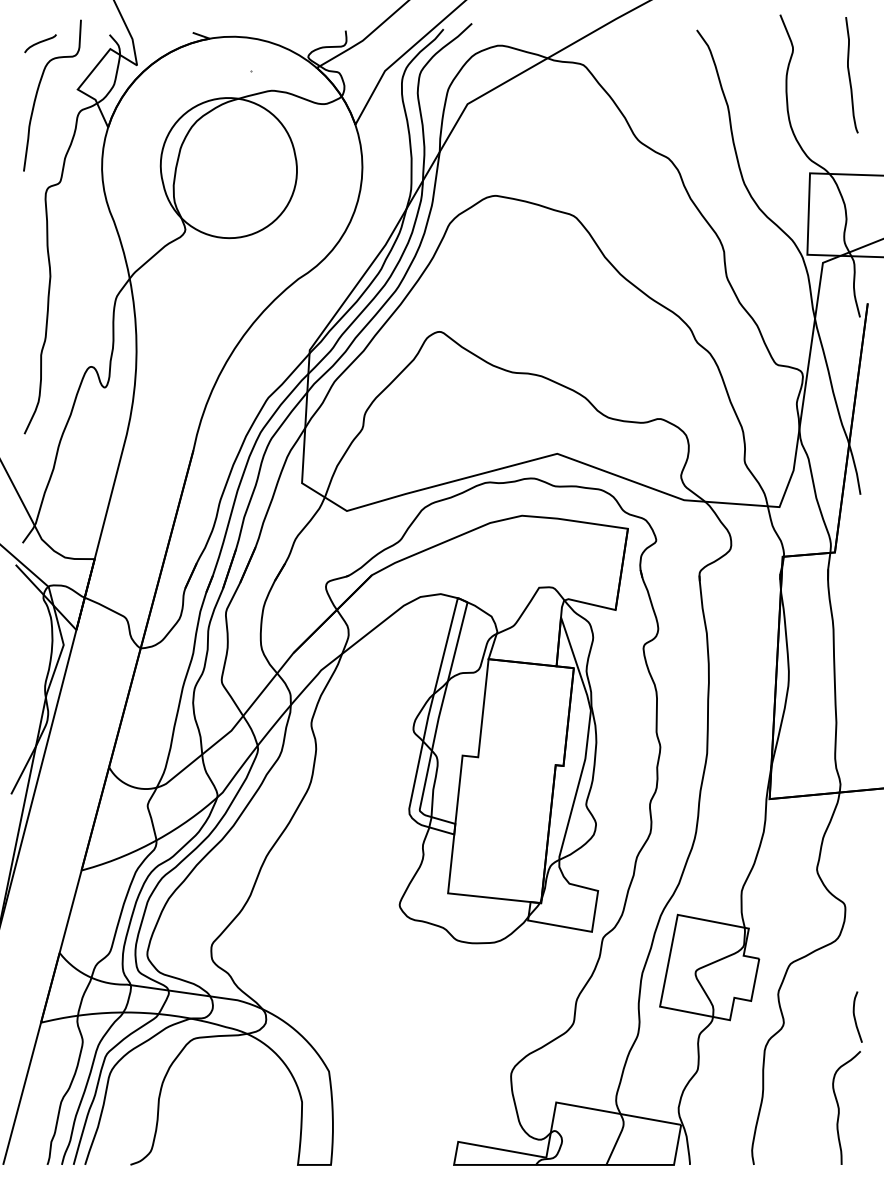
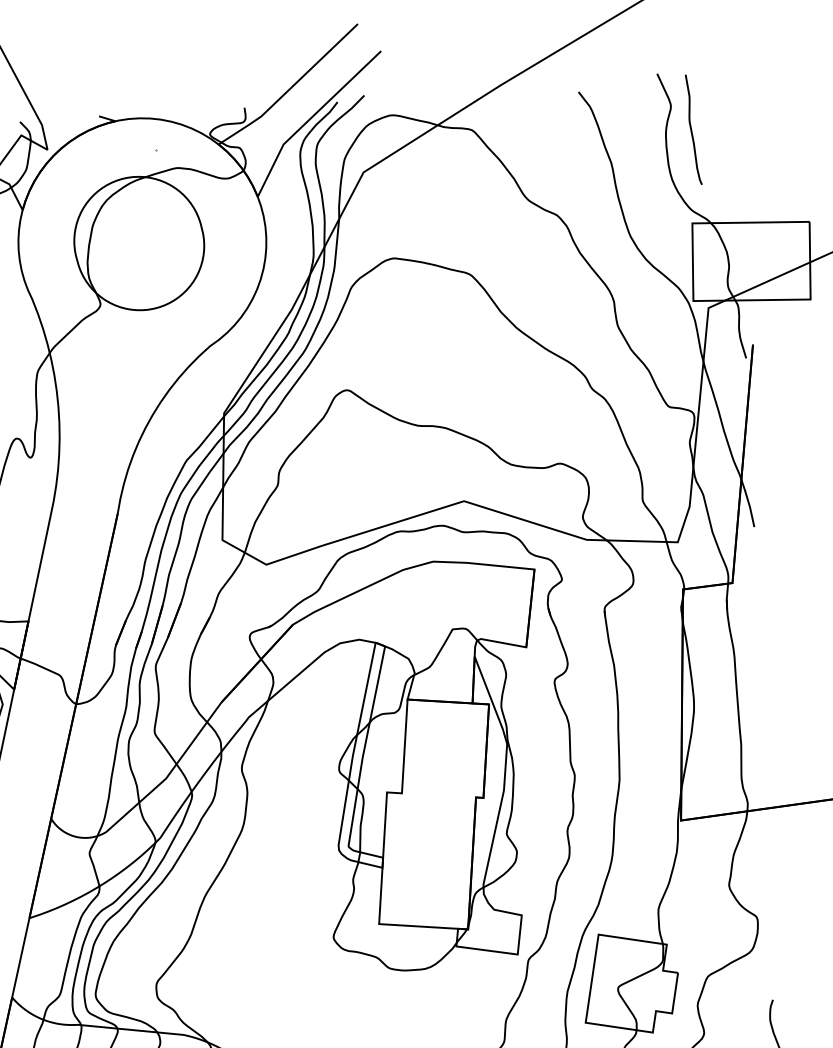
curve: (850, 75) -> (692, 130), moved

